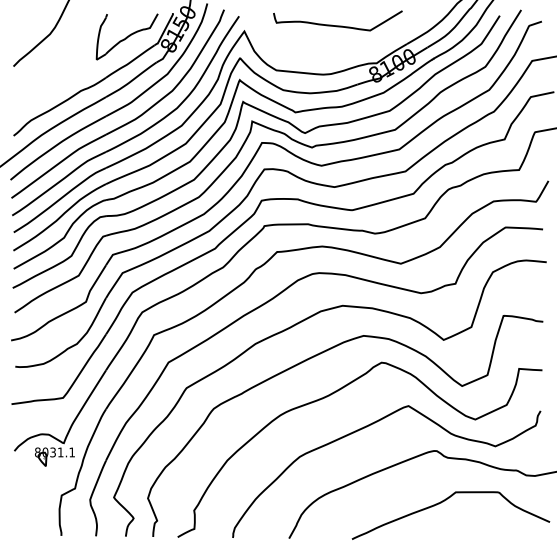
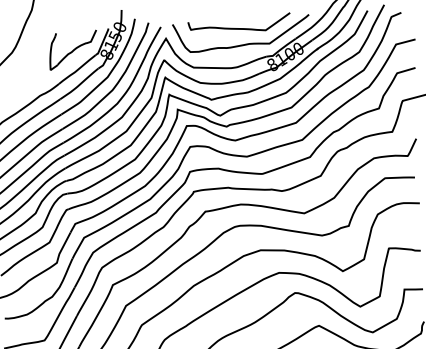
curve: (342, 45) -> (244, 43), added

